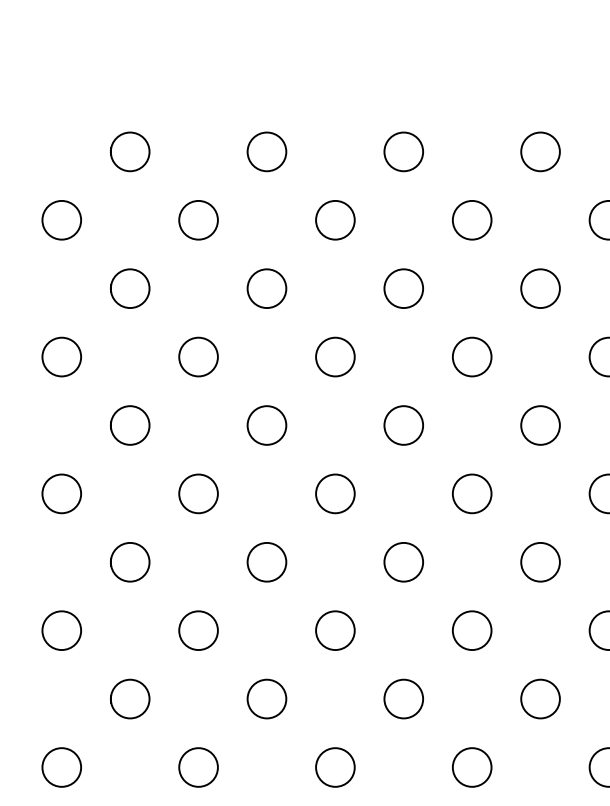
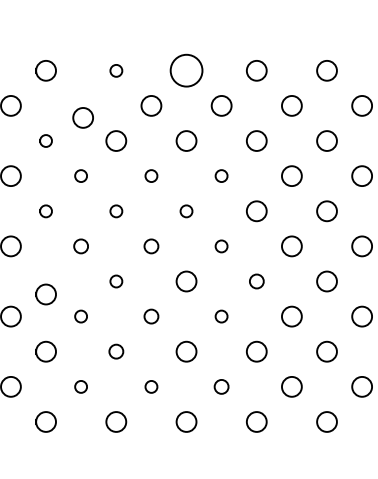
circle: (267, 151) -> (116, 70), size x0.6
circle: (403, 151) -> (186, 70), size x1.6
circle: (197, 219) -> (82, 117), moved
circle: (129, 287) -> (45, 140), size x0.6
circle: (197, 355) -> (80, 175), size x0.6
circle: (335, 355) -> (151, 175), size x0.6
circle: (471, 355) -> (221, 175), size x0.6
part: (129, 425) -> (45, 211), size x0.6
circle: (267, 425) -> (116, 211), size x0.6
circle: (403, 425) -> (186, 211), size x0.6
circle: (197, 494) -> (80, 246), size x0.7
circle: (335, 494) -> (151, 246), size x0.7
circle: (471, 494) -> (221, 246), size x0.6
part: (129, 562) -> (45, 294), moved
circle: (267, 562) -> (116, 281), size x0.6
circle: (540, 562) -> (256, 281), size x0.7
circle: (197, 630) -> (80, 316), size x0.6
circle: (335, 630) -> (151, 316), size x0.7
circle: (471, 630) -> (221, 316), size x0.6
circle: (267, 698) -> (116, 351), size x0.7
circle: (197, 766) -> (80, 386), size x0.6
circle: (335, 766) -> (151, 386), size x0.6
circle: (471, 766) -> (221, 386), size x0.7

